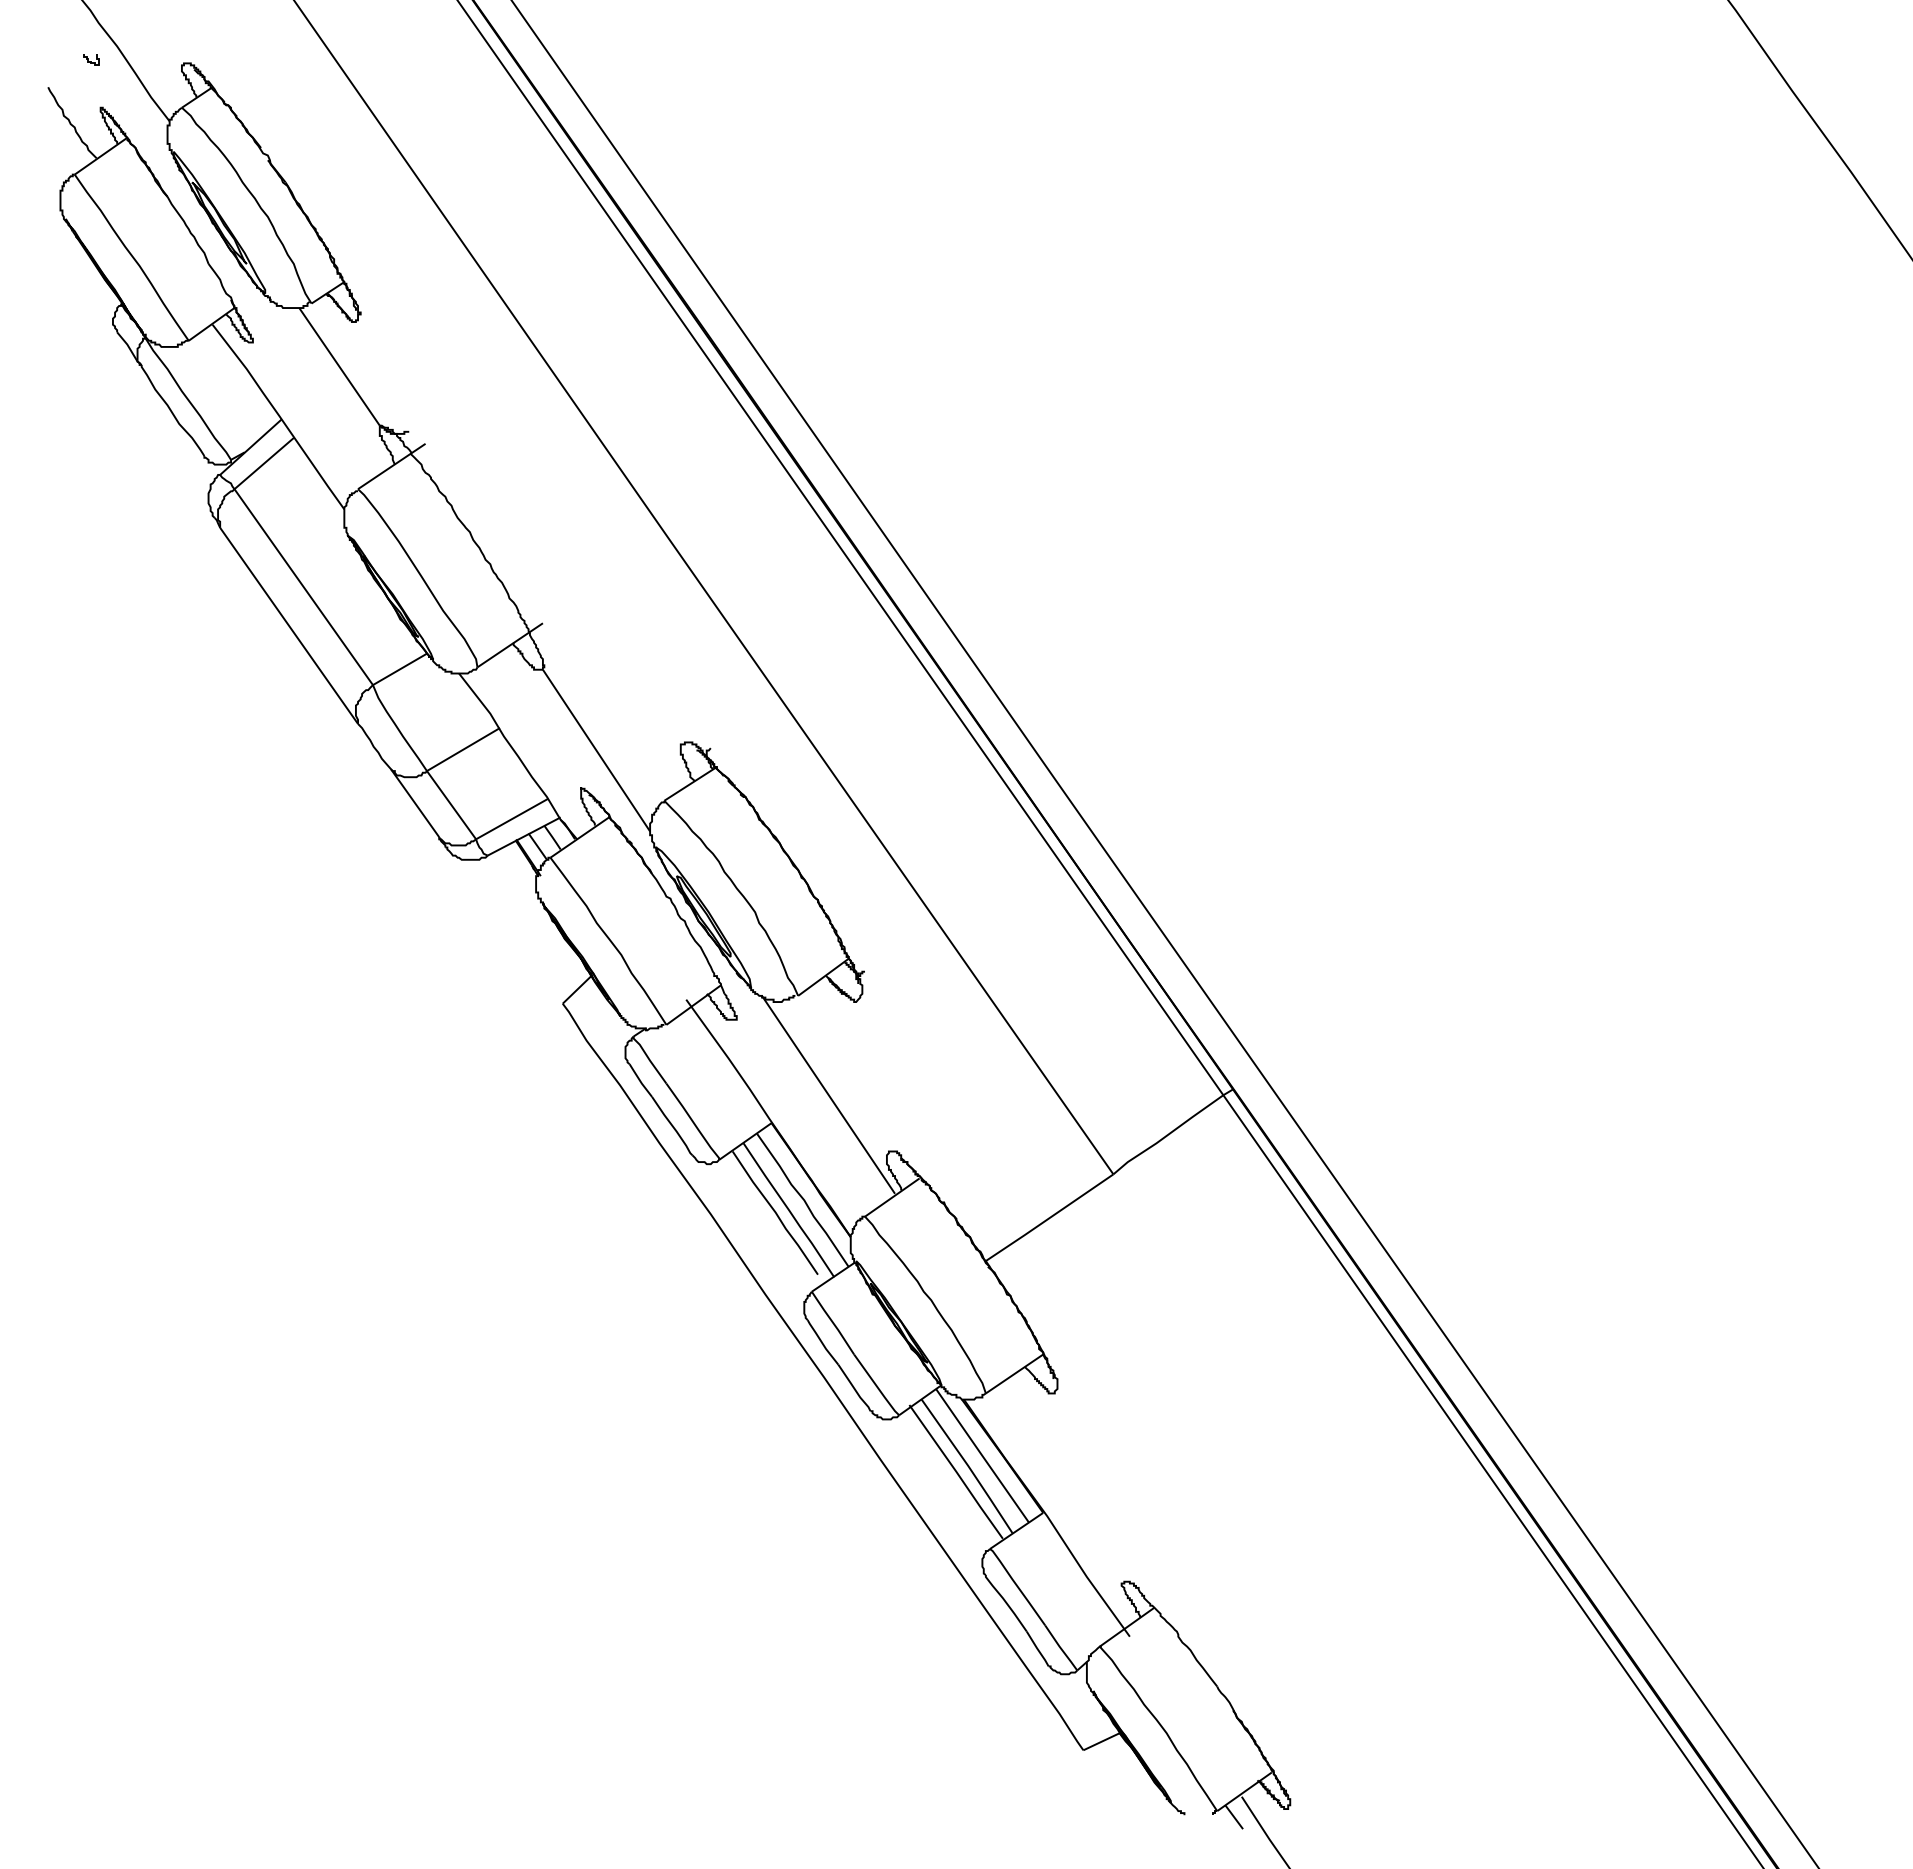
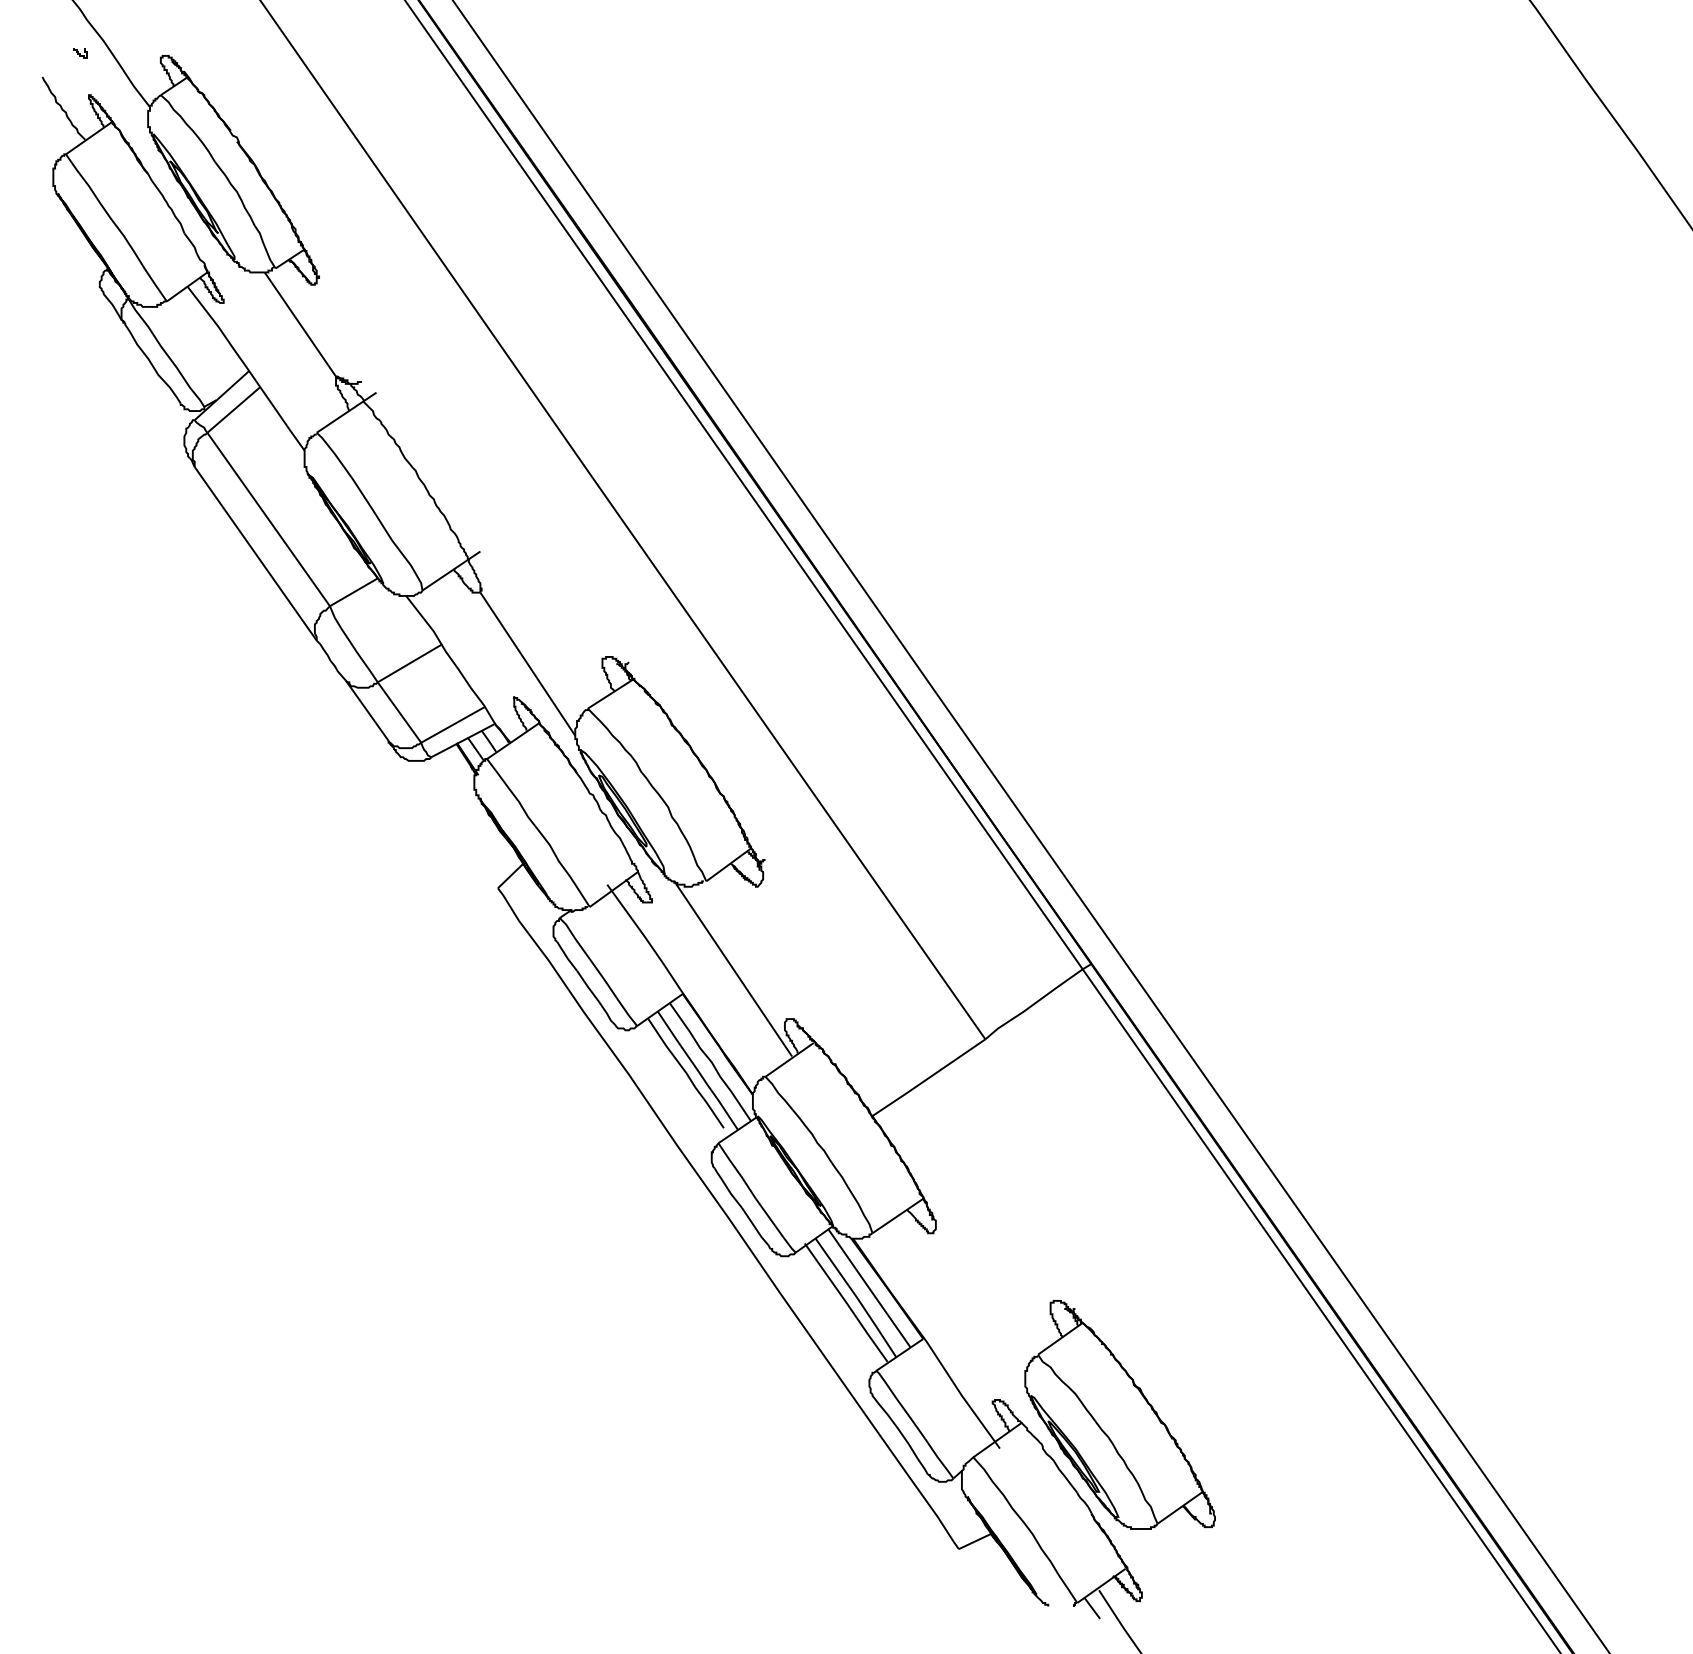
part: (1265, 1598) -> (1120, 1414), added

